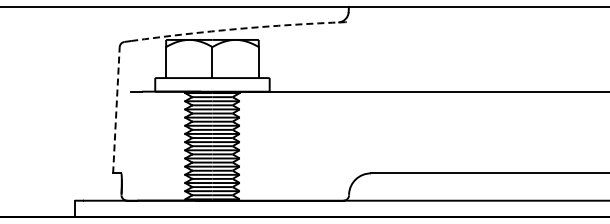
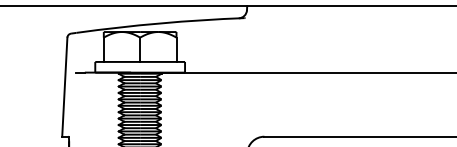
arc: (238, 28) -> (160, 23), dashed -> solid
line: (116, 109) -> (64, 86), dashed -> solid

